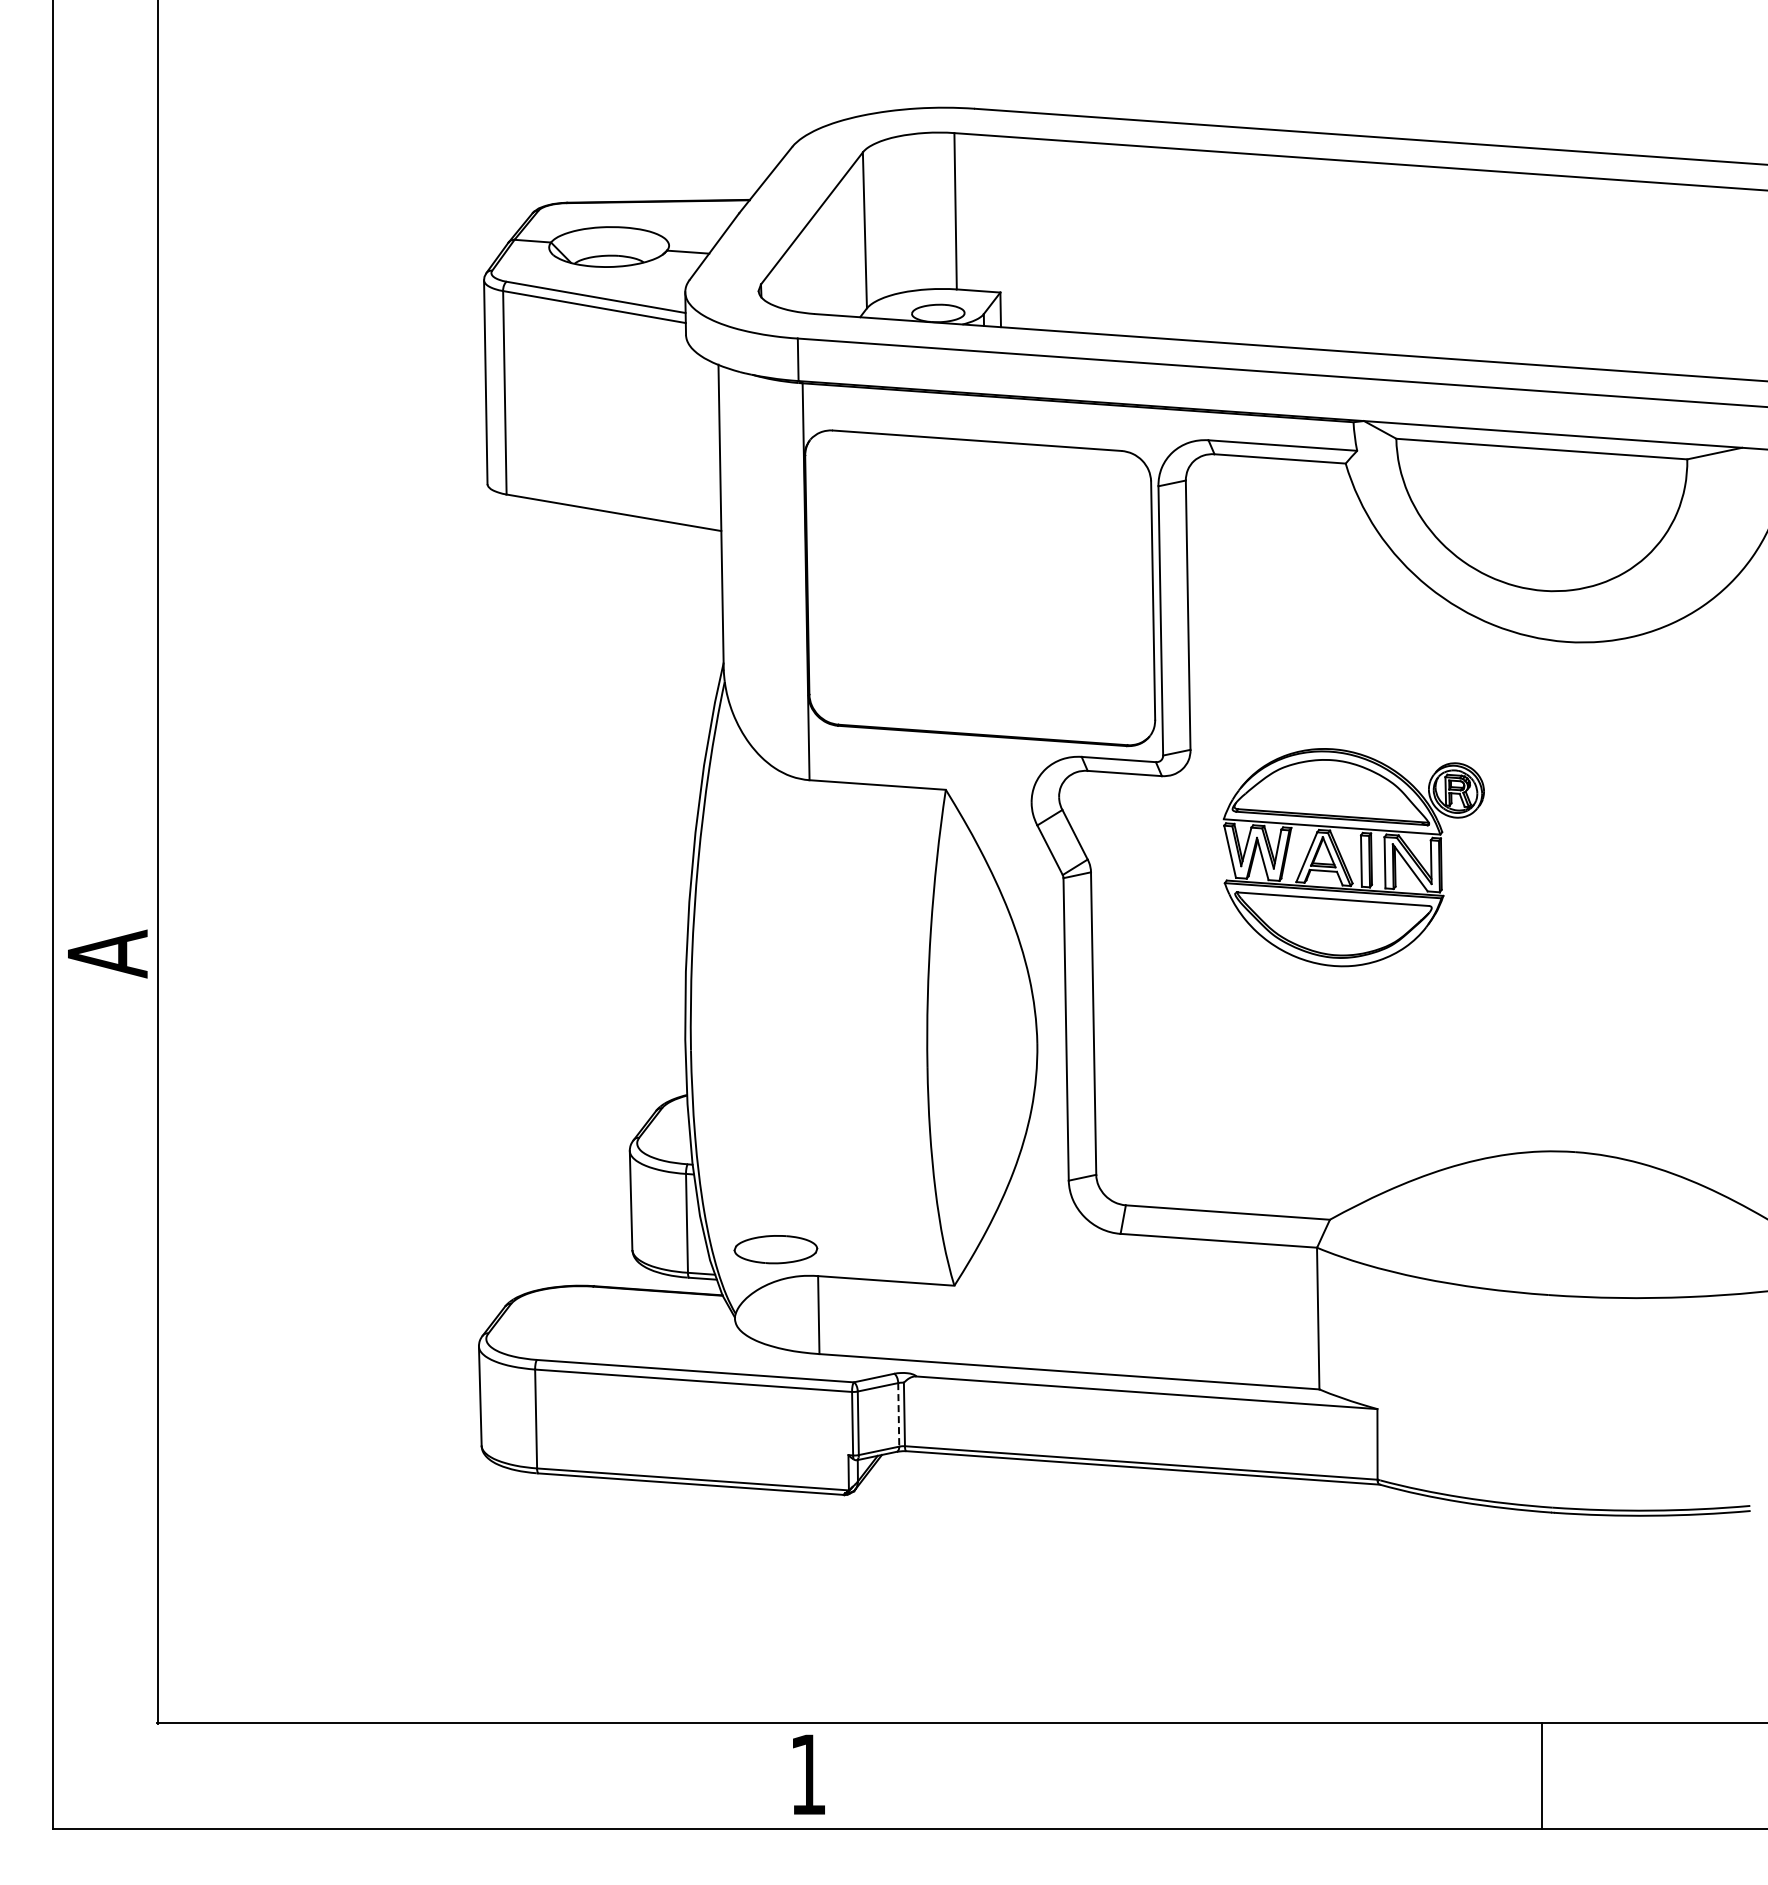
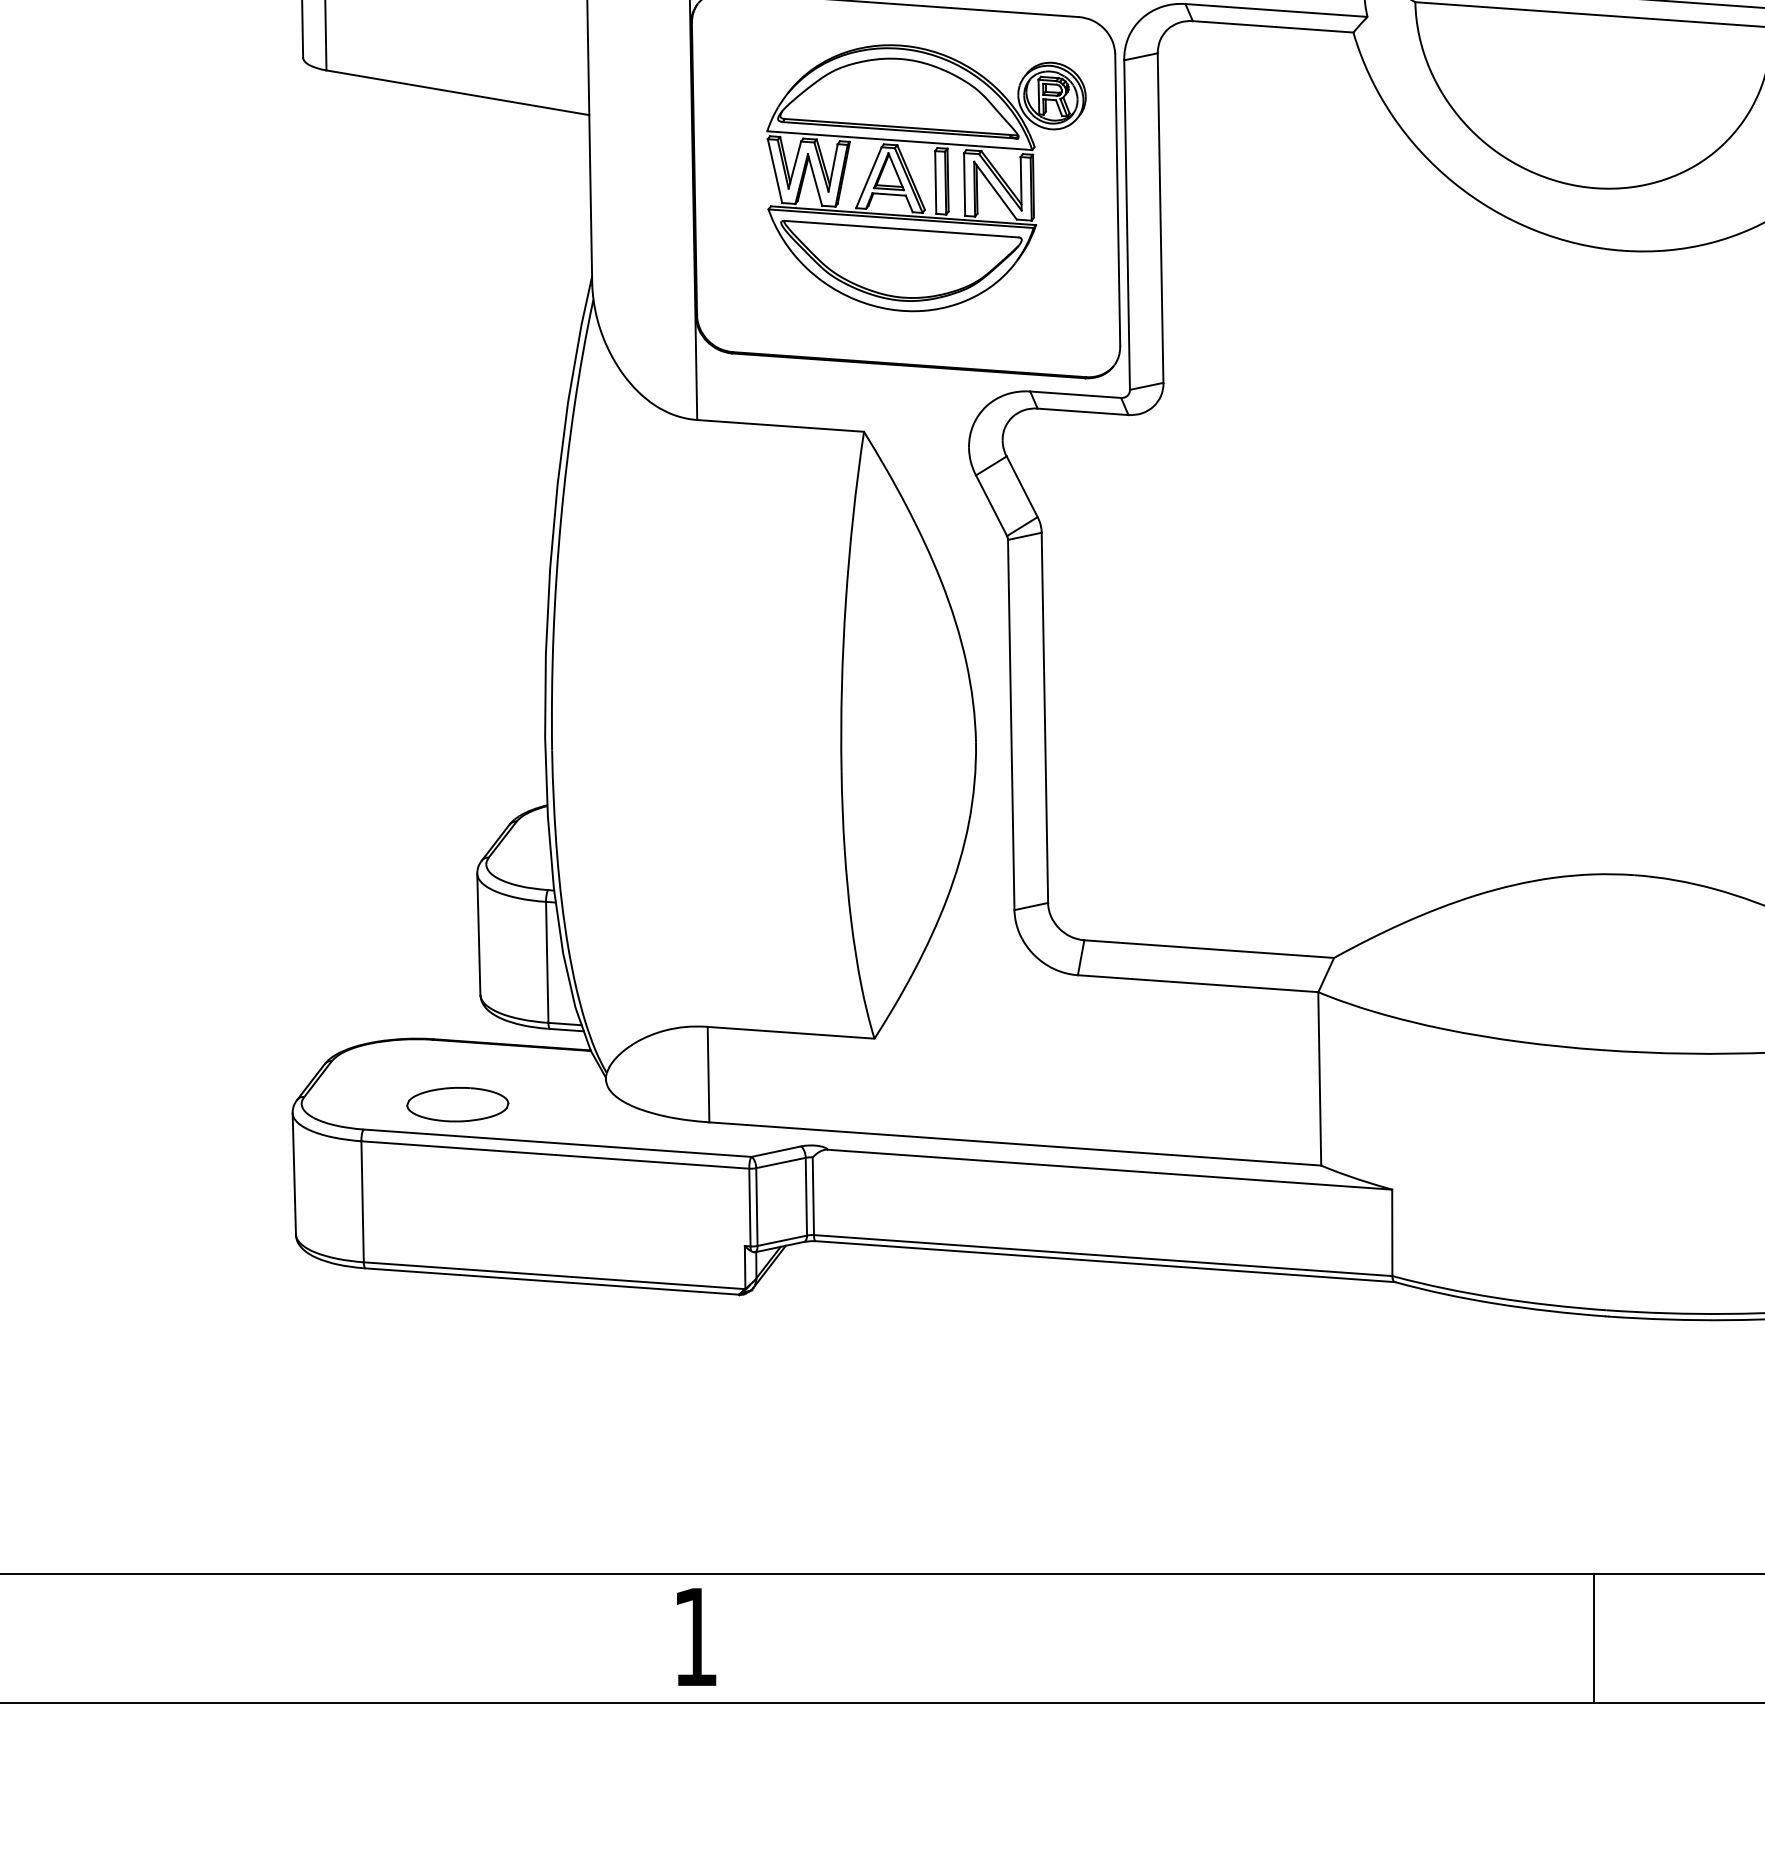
part: (1353, 857) -> (926, 178), moved
part: (775, 1249) -> (457, 1104), moved
line: (898, 1414) -> (806, 1196), dashed -> solid

